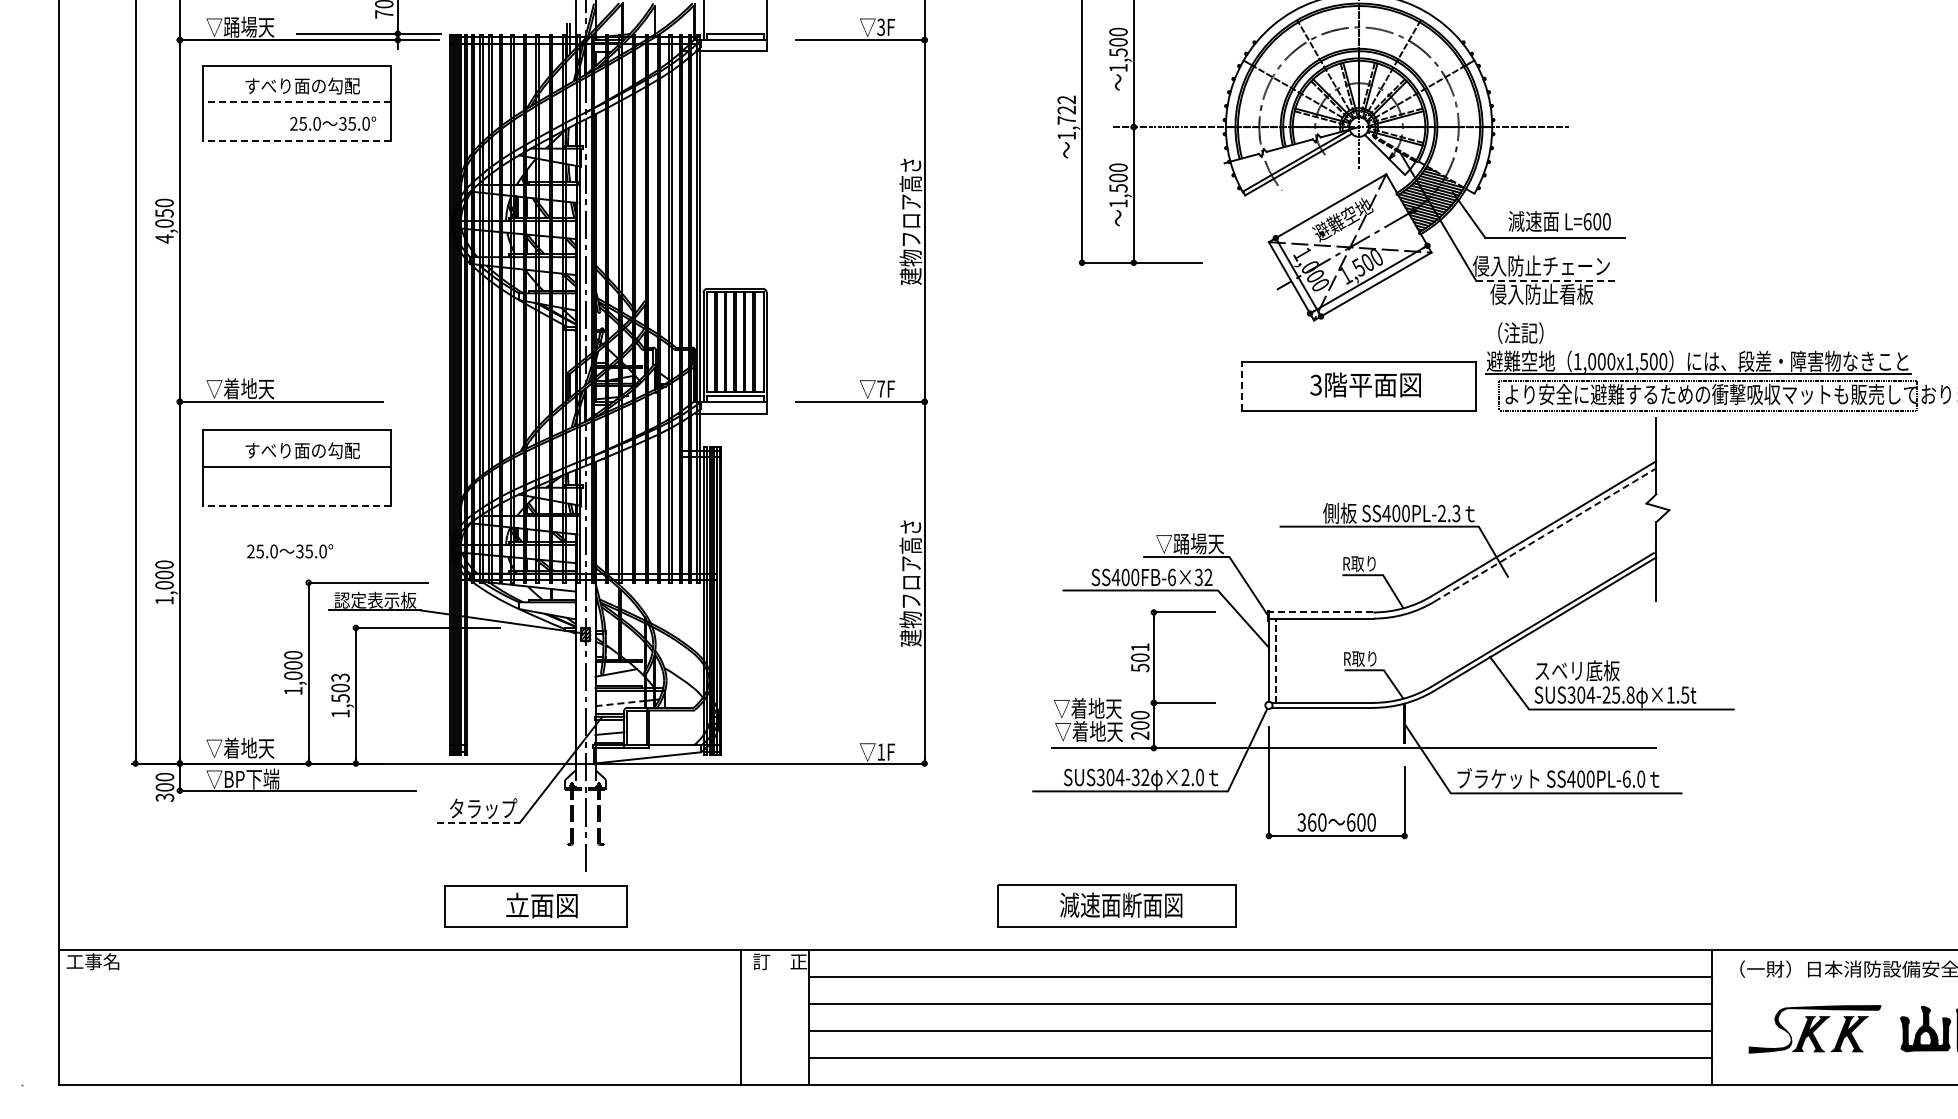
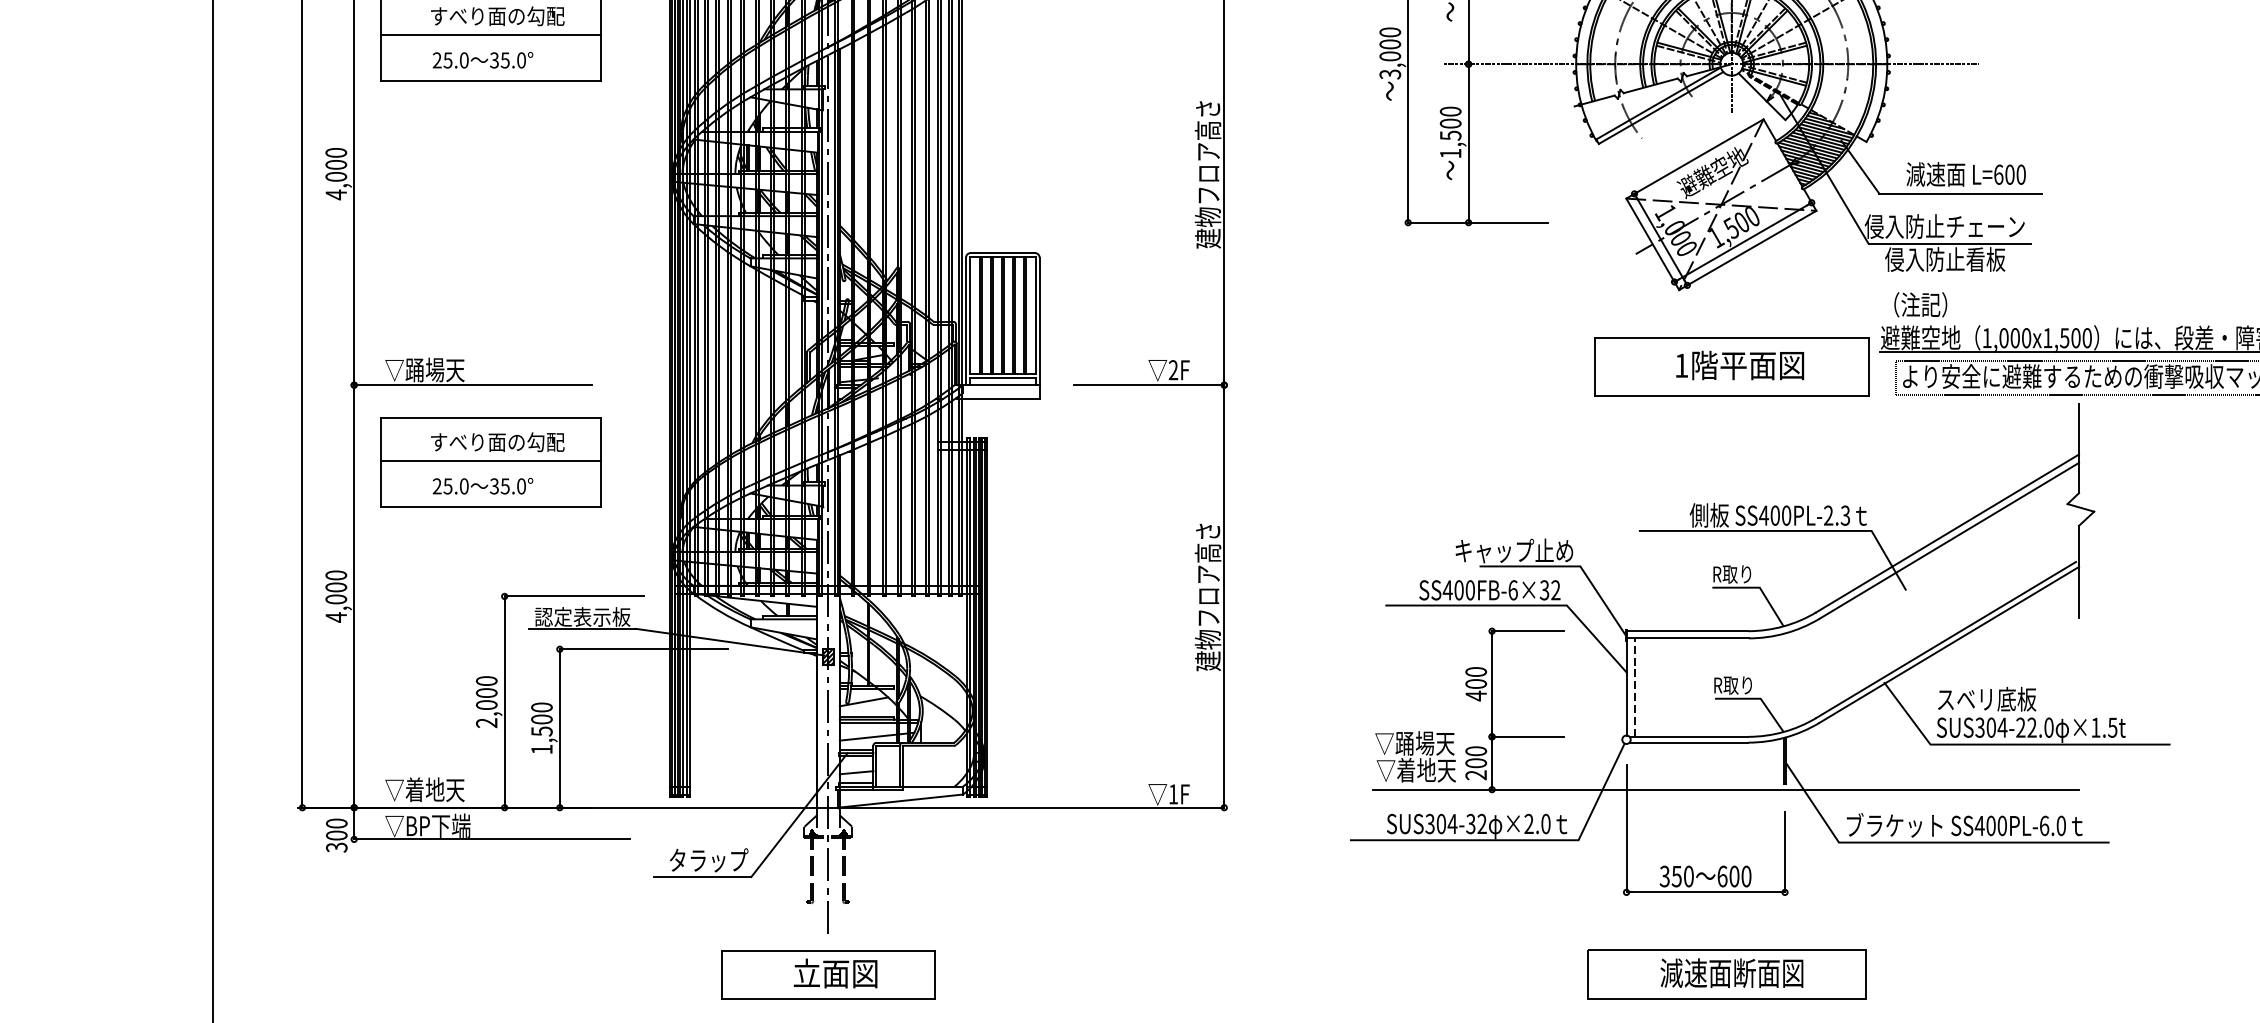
line: (296, 102) -> (490, 35), dashed -> solid
text: (1066, 117) -> (1389, 52), 1,722 -> 3,000
text: (333, 123) -> (483, 59), moved
line: (296, 141) -> (490, 81), dashed -> solid
text: (164, 213) -> (336, 165), 4,050 -> 4,000
line: (1545, 280) -> (1949, 243), dashed -> solid
text: (1315, 384) -> (1680, 364), 3 -> 1
line: (1242, 386) -> (1595, 367), dashed -> solid
text: (240, 388) -> (425, 369), ▽着地天 -> ▽踊場天
text: (881, 388) -> (1173, 369), 7F -> 2F
line: (296, 505) -> (490, 506), dashed -> solid
line: (1545, 534) -> (1949, 540), dashed -> solid
text: (1172, 543) -> (1513, 550), ▽踊場天 -> キャップ止め
text: (290, 551) -> (483, 486), moved
text: (164, 600) -> (336, 617), 1,000 -> 4,000
line: (1320, 612) -> (1686, 631), dashed -> solid
text: (1140, 657) -> (1476, 683), 501 -> 400
text: (340, 677) -> (541, 707), 1,503 -> 1,500
text: (293, 691) -> (486, 723), 1,000 -> 2,000
text: (1623, 694) -> (2040, 727), SUS304-25.8 -> SUS304-22.0
line: (620, 703) -> (868, 737), dashed -> solid
text: (1087, 707) -> (1414, 742), ▽着地天 -> ▽踊場天
line: (478, 822) -> (703, 876), dashed -> solid
text: (1311, 822) -> (1676, 876), 360 -> 350
part: (1116, 905) -> (1726, 973), moved
part: (535, 906) -> (828, 974), moved

